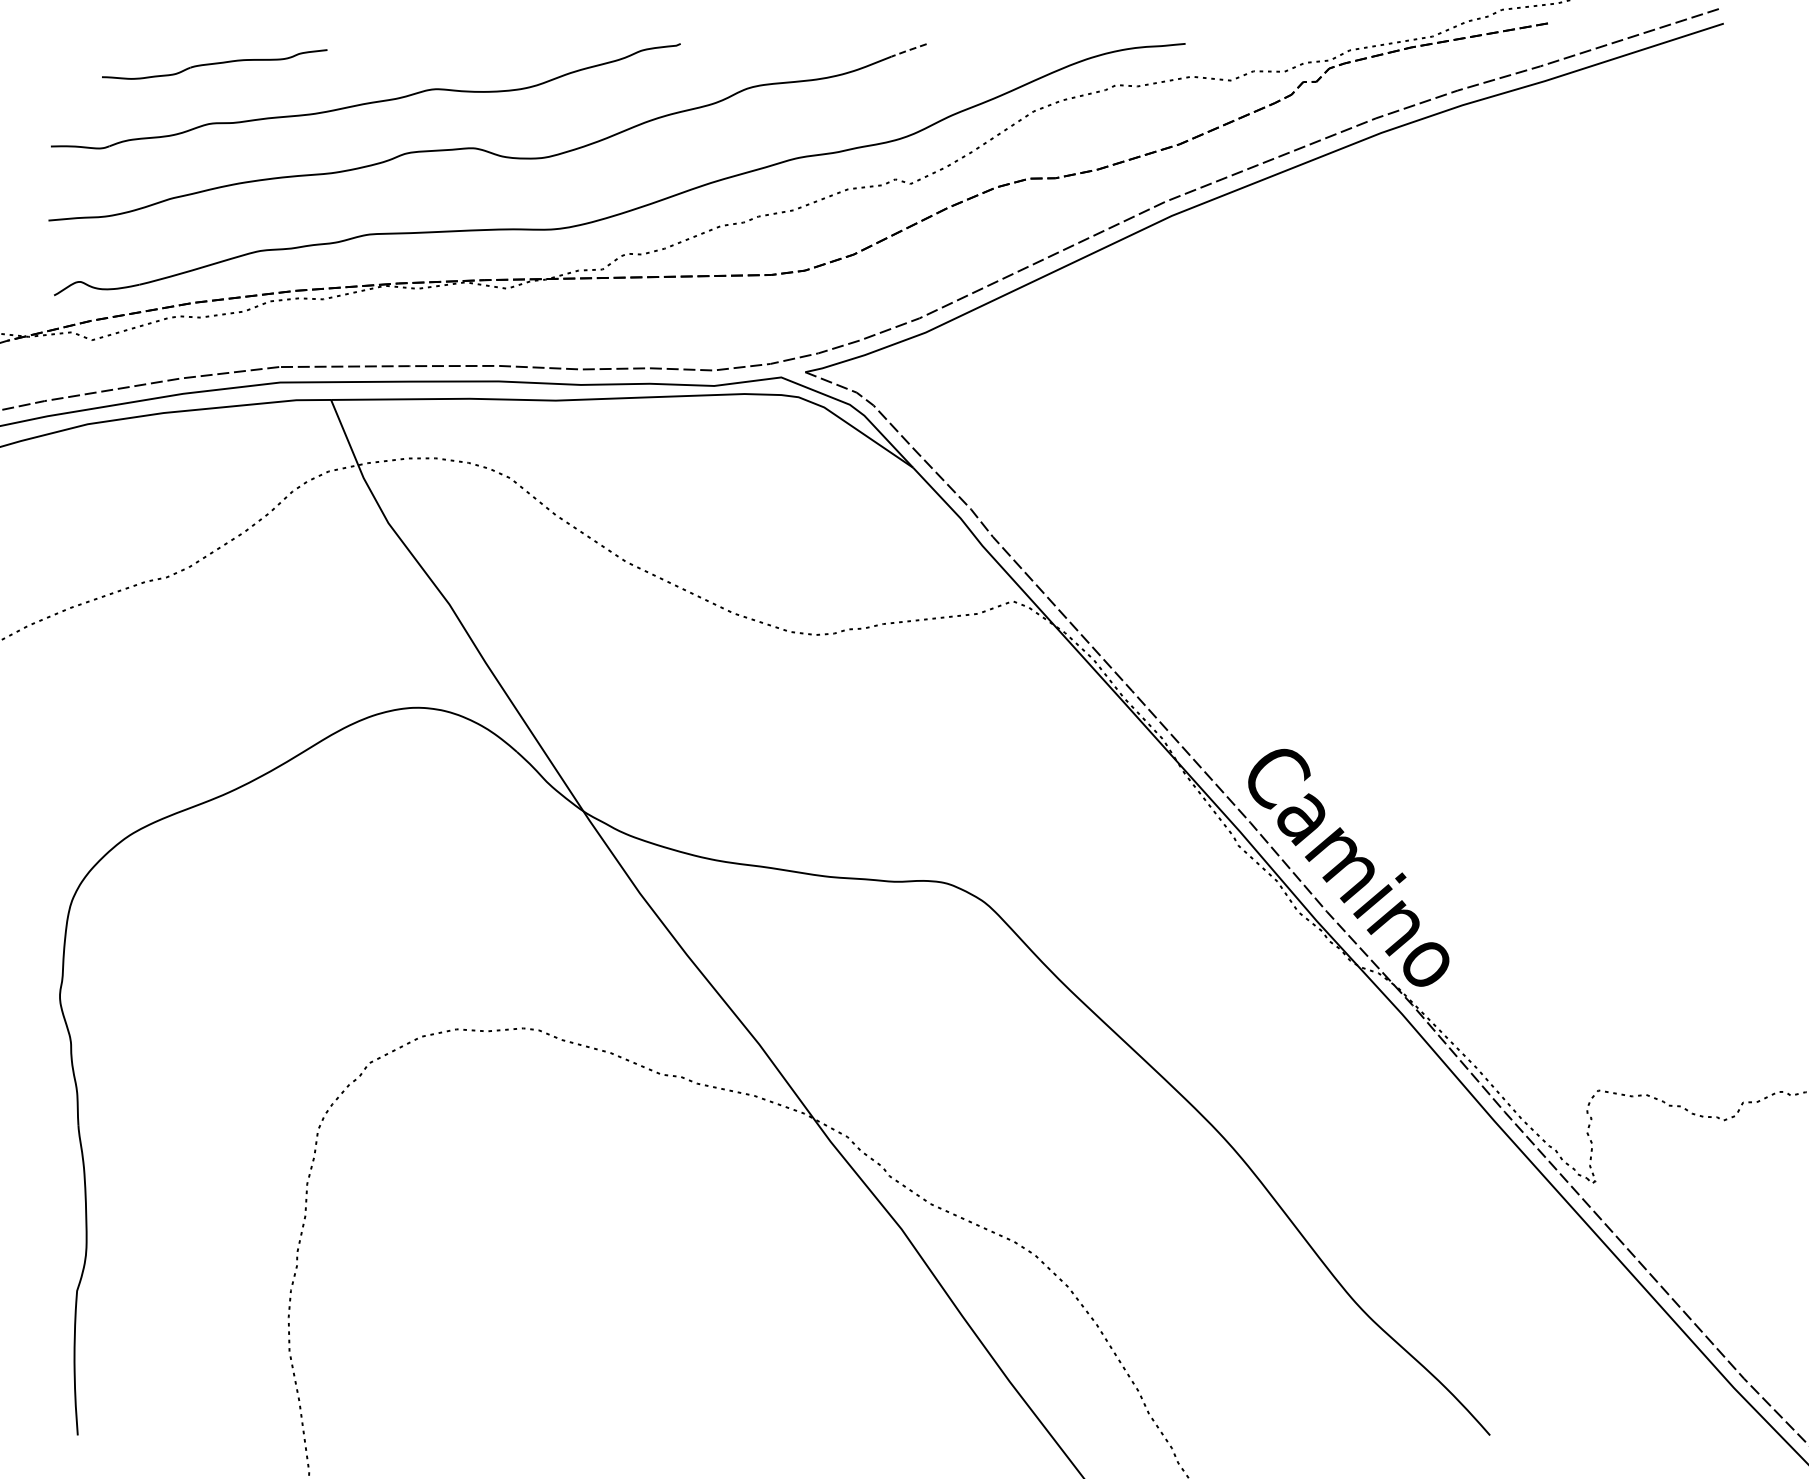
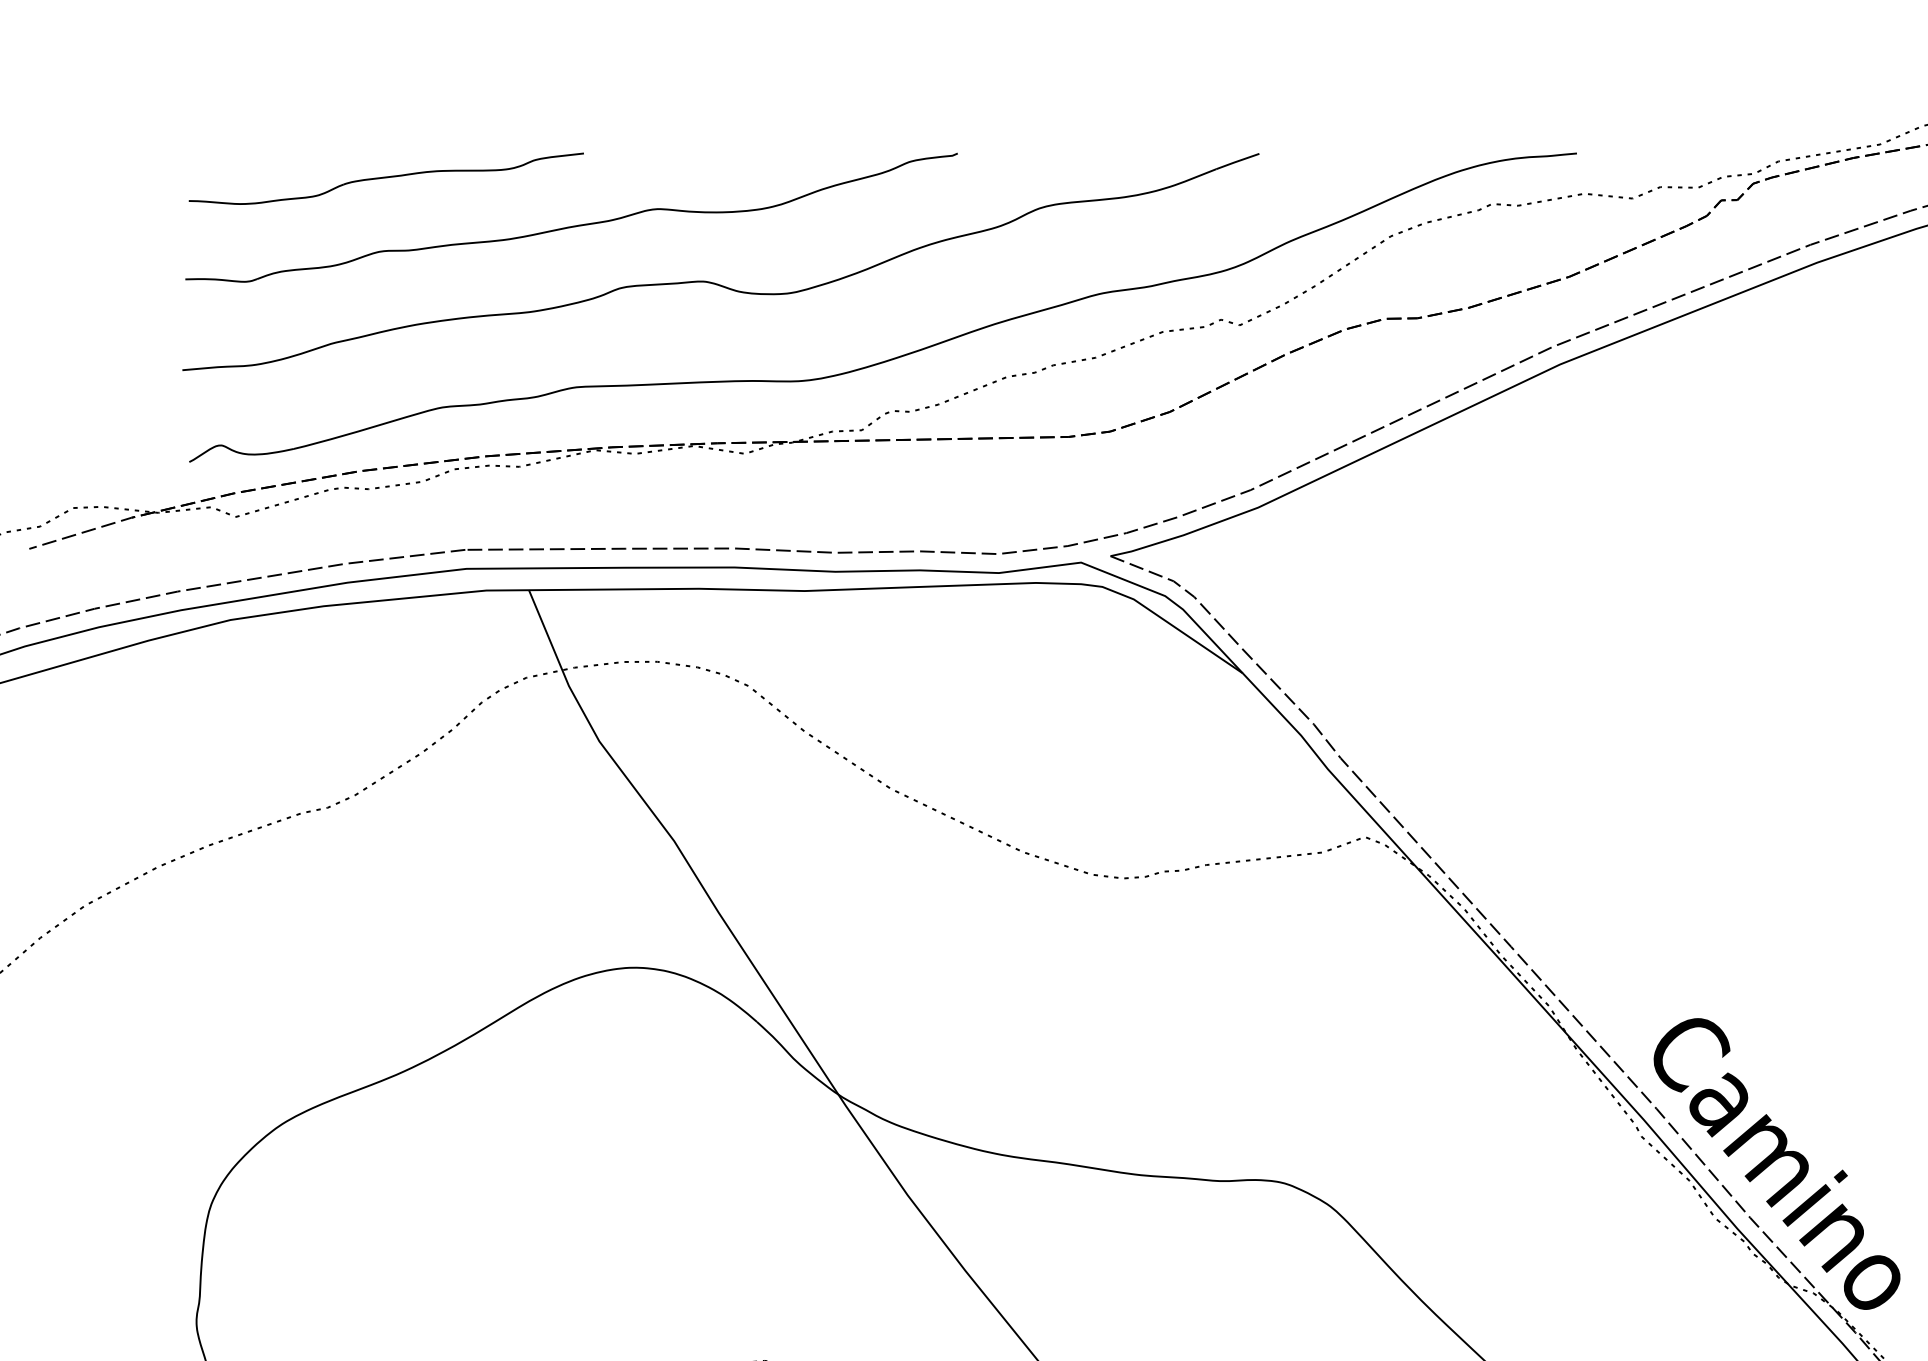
line: (907, 50) -> (1235, 161), dashed -> solid
part: (214, 64) -> (385, 178), size x1.43

